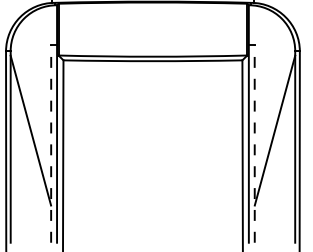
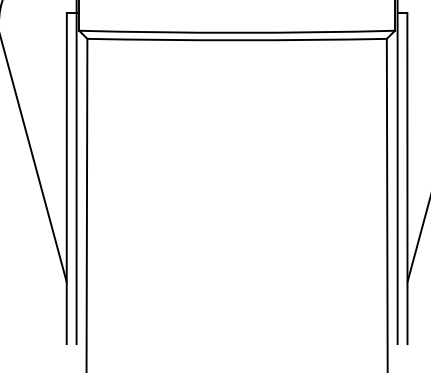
line: (51, 143) -> (67, 178), dashed -> solid
line: (254, 143) -> (407, 178), dashed -> solid

